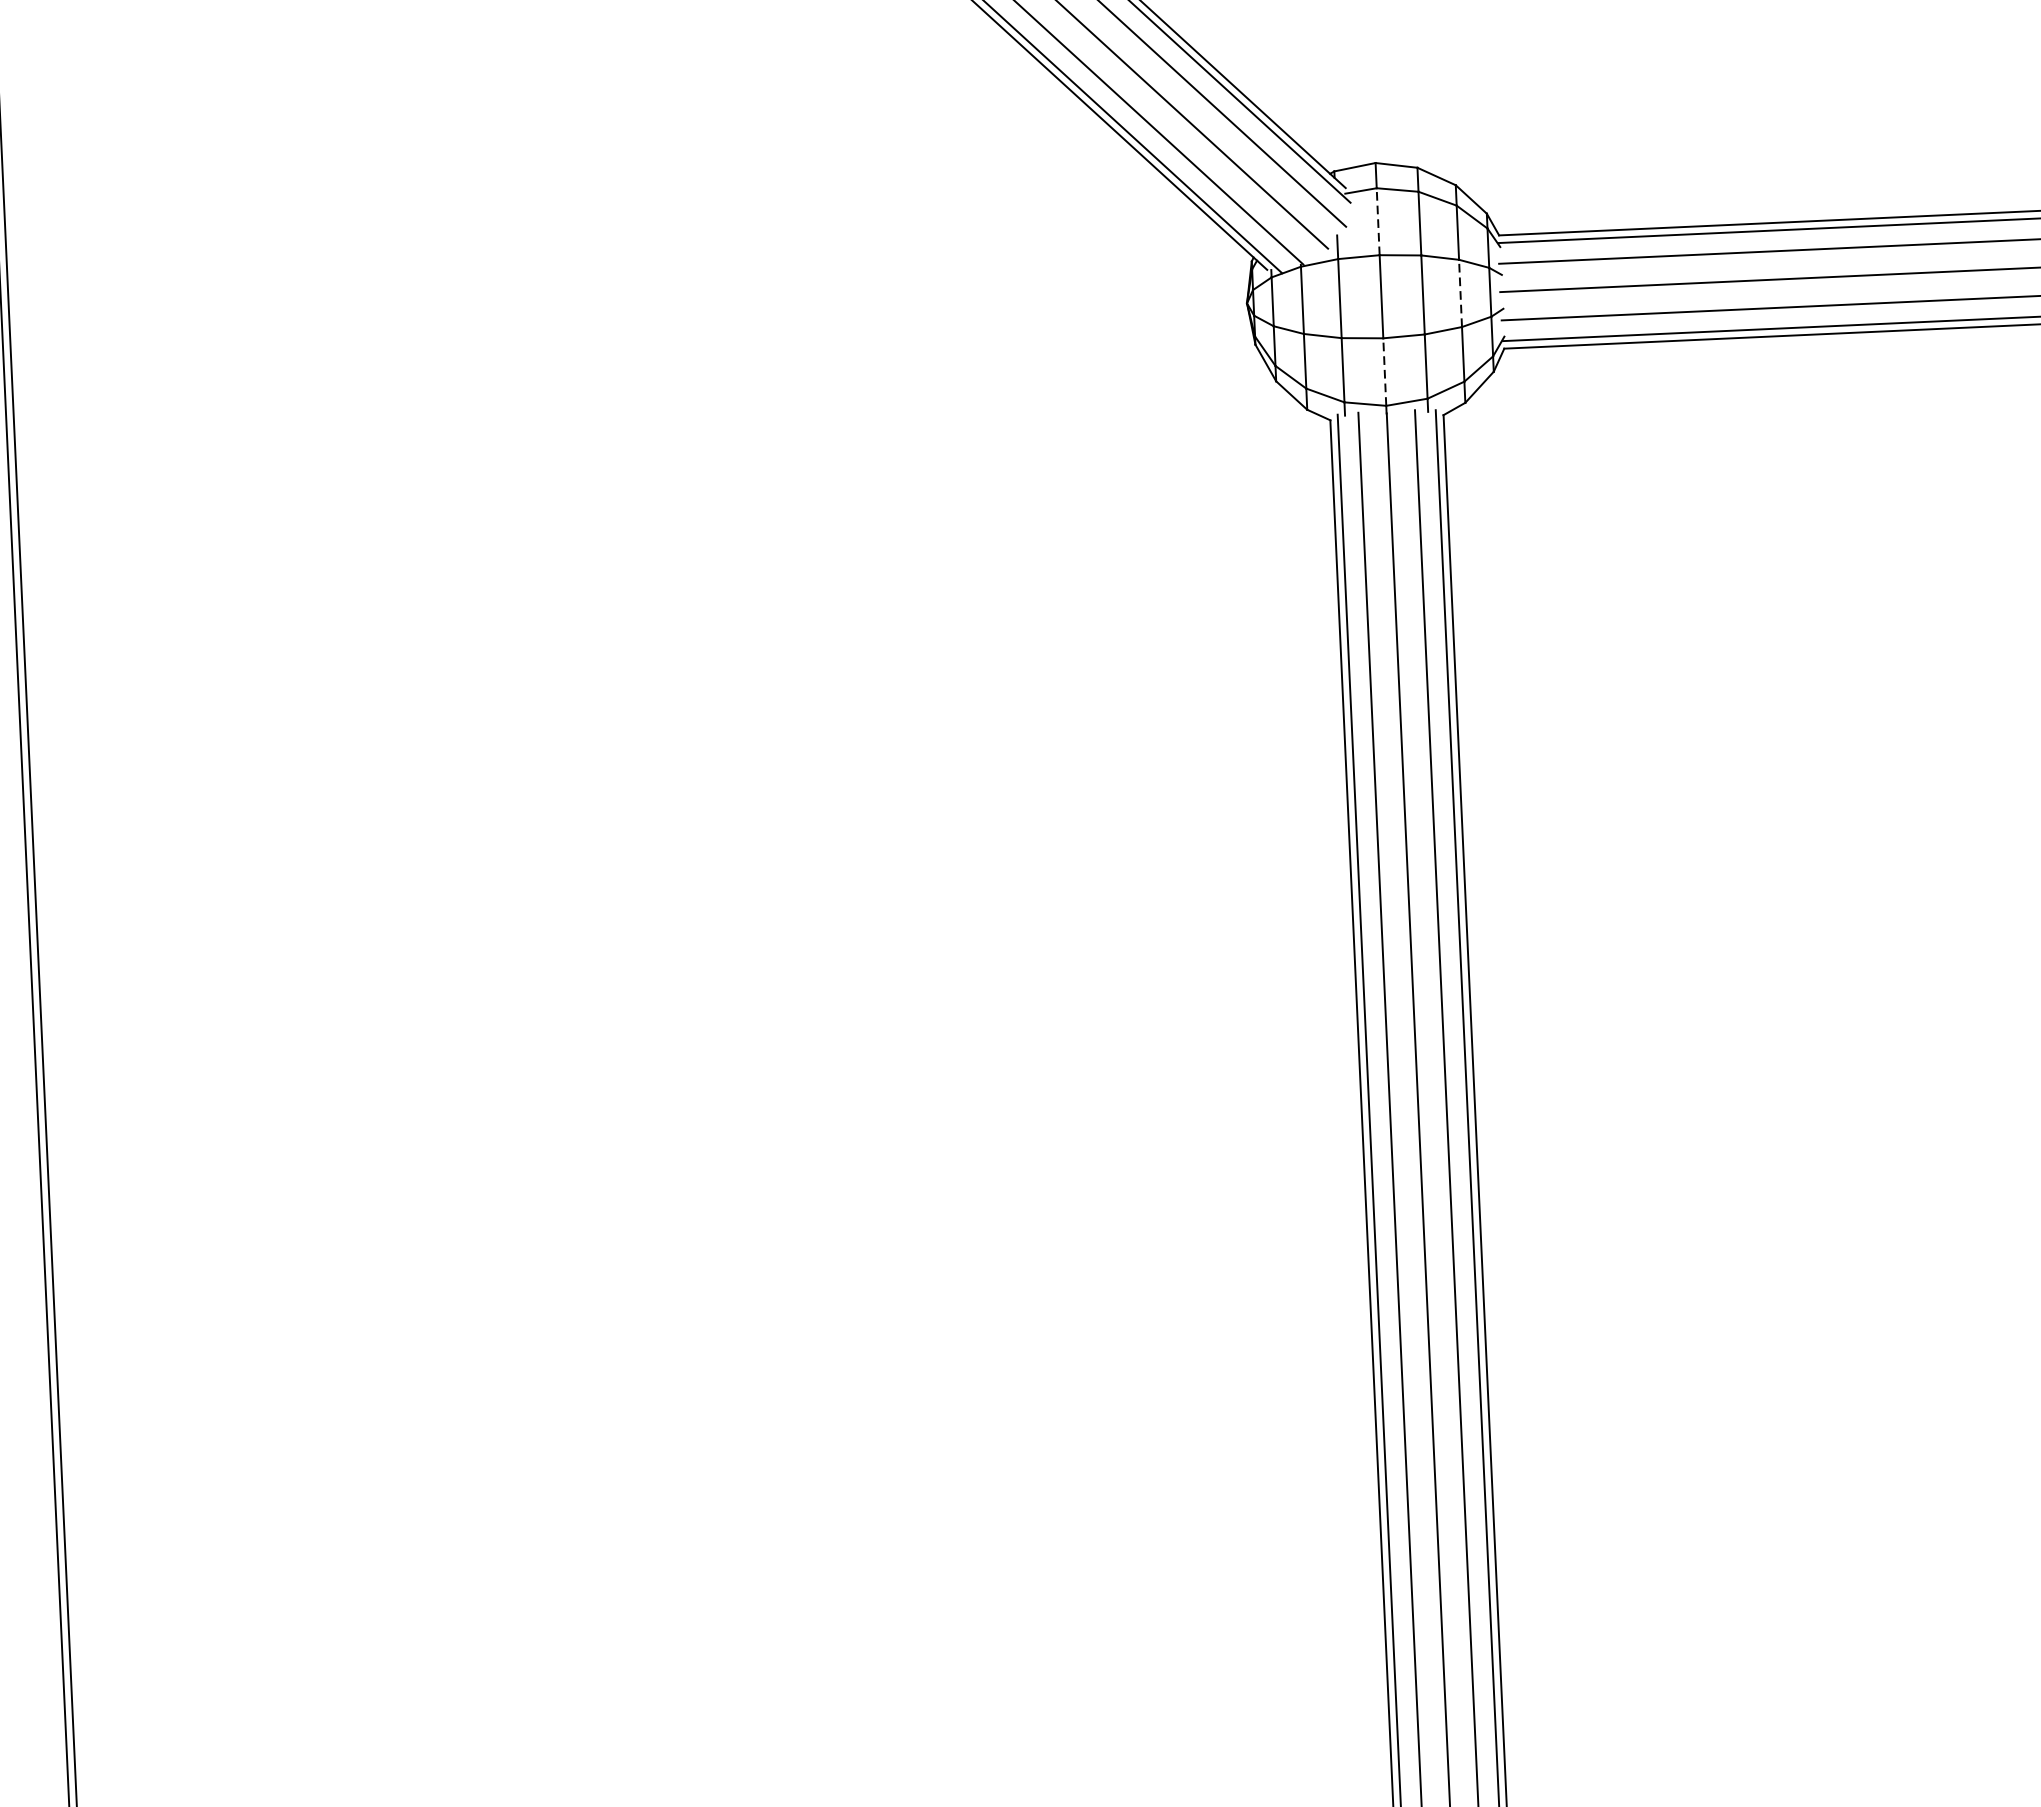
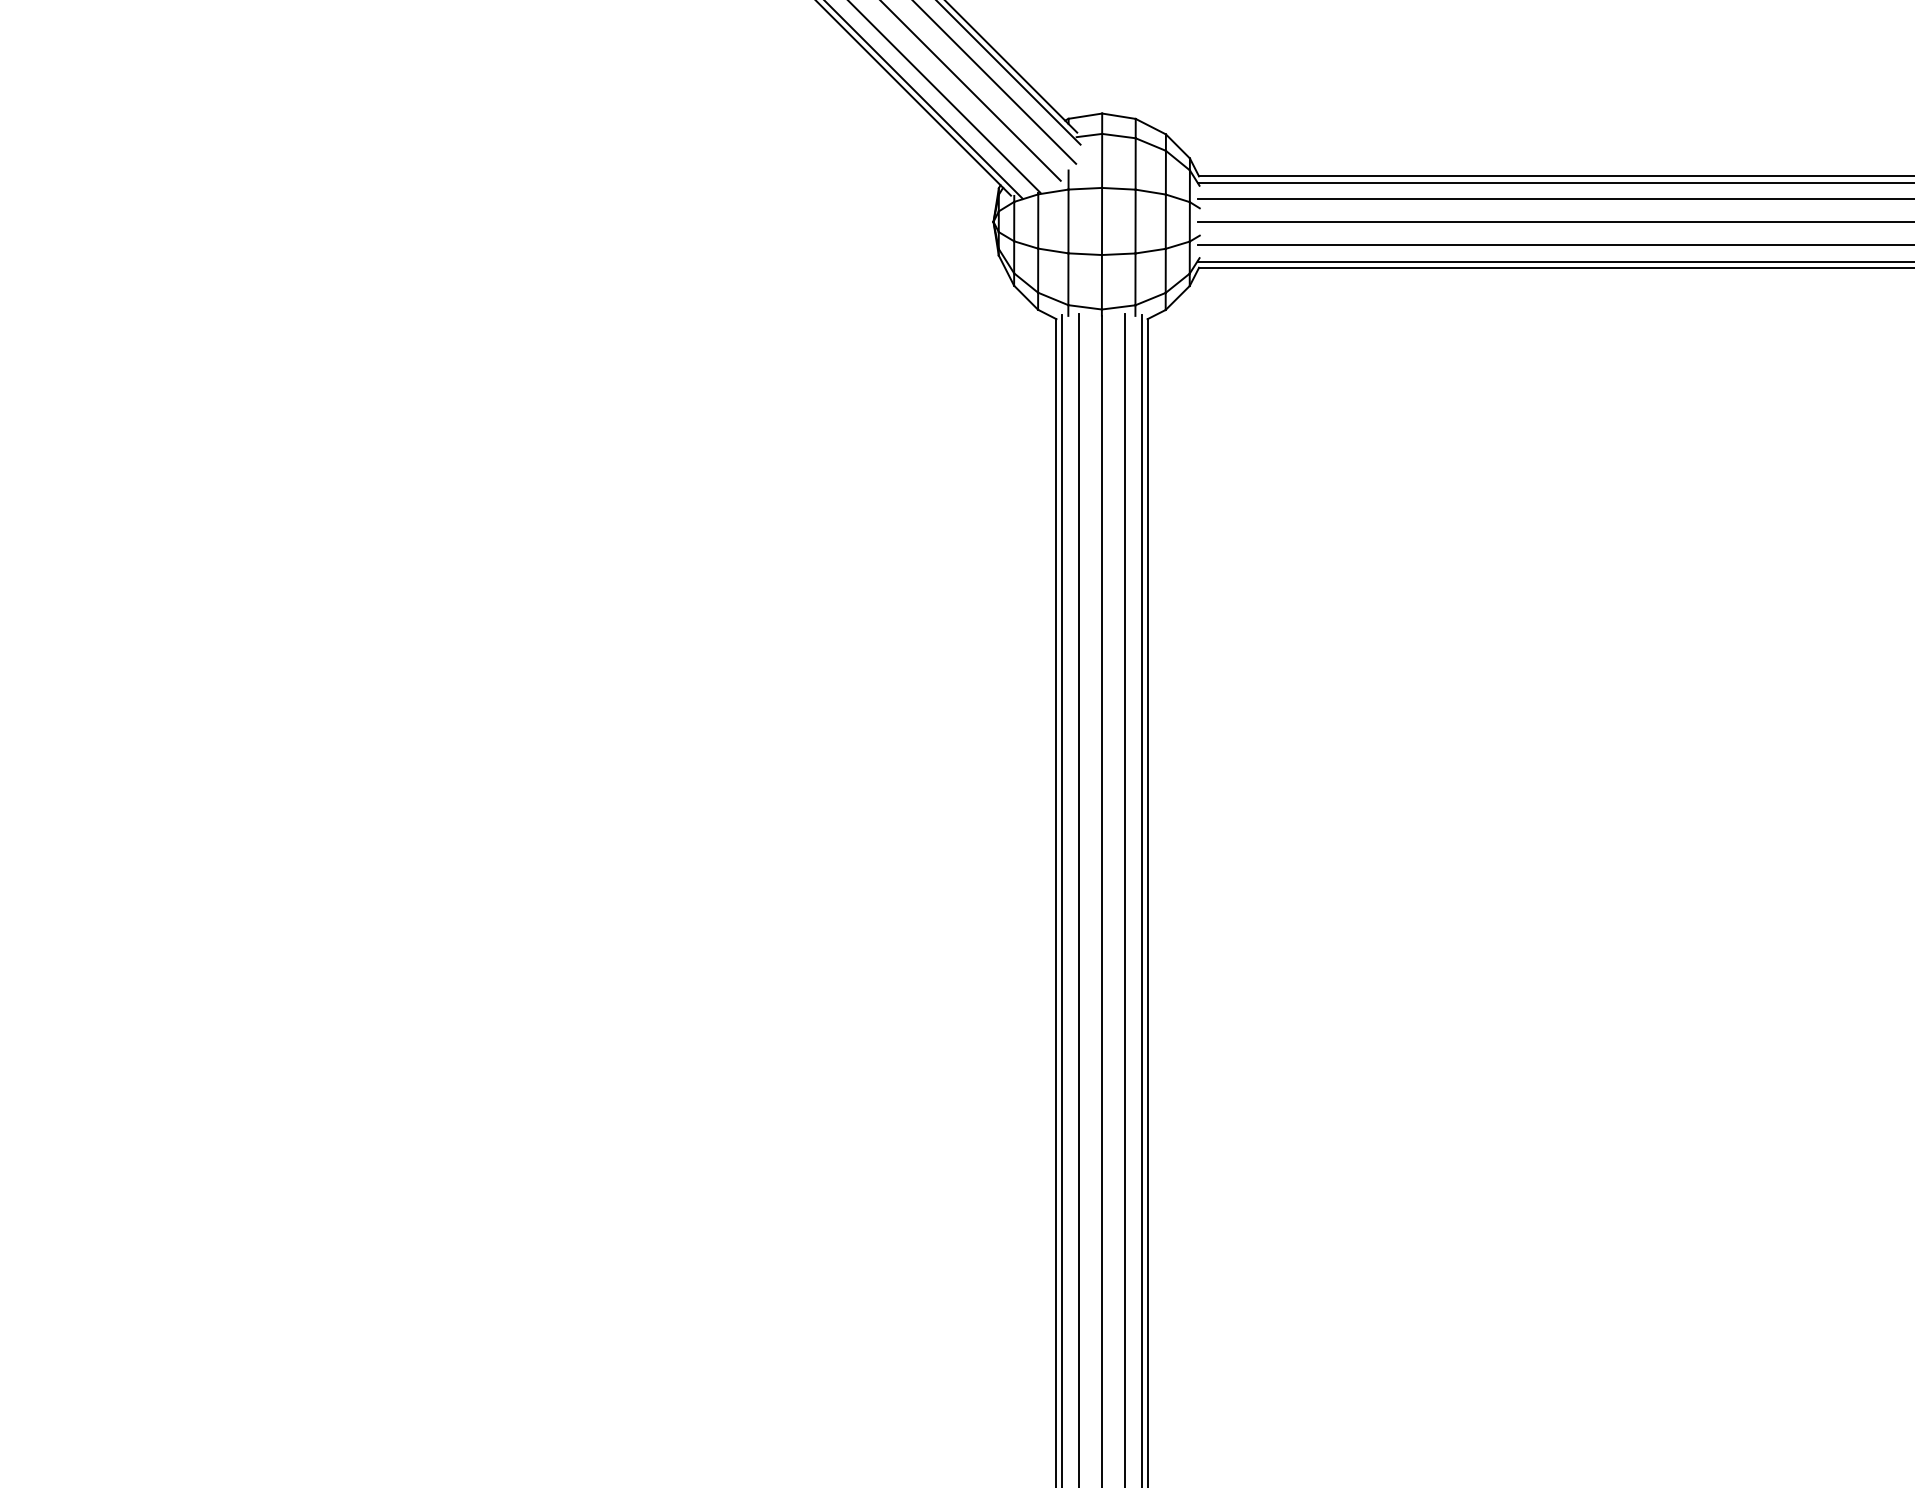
line: (1378, 221) -> (1102, 160), dashed -> solid
line: (1460, 293) -> (1165, 221), dashed -> solid
line: (1384, 371) -> (1101, 281), dashed -> solid

